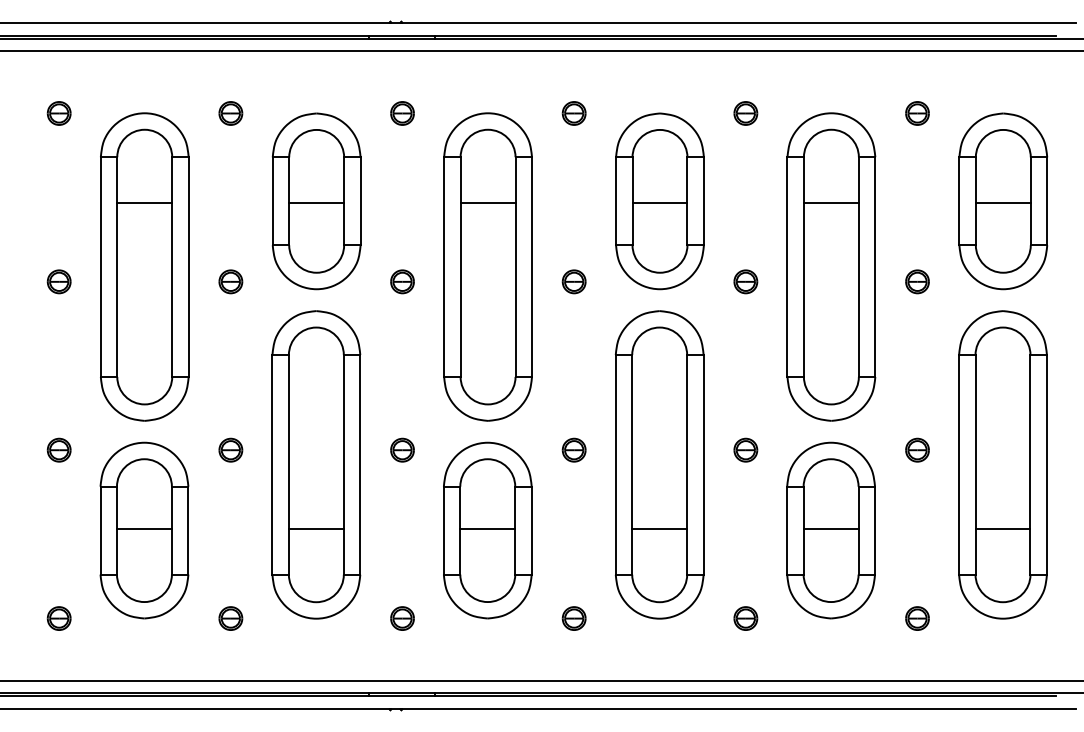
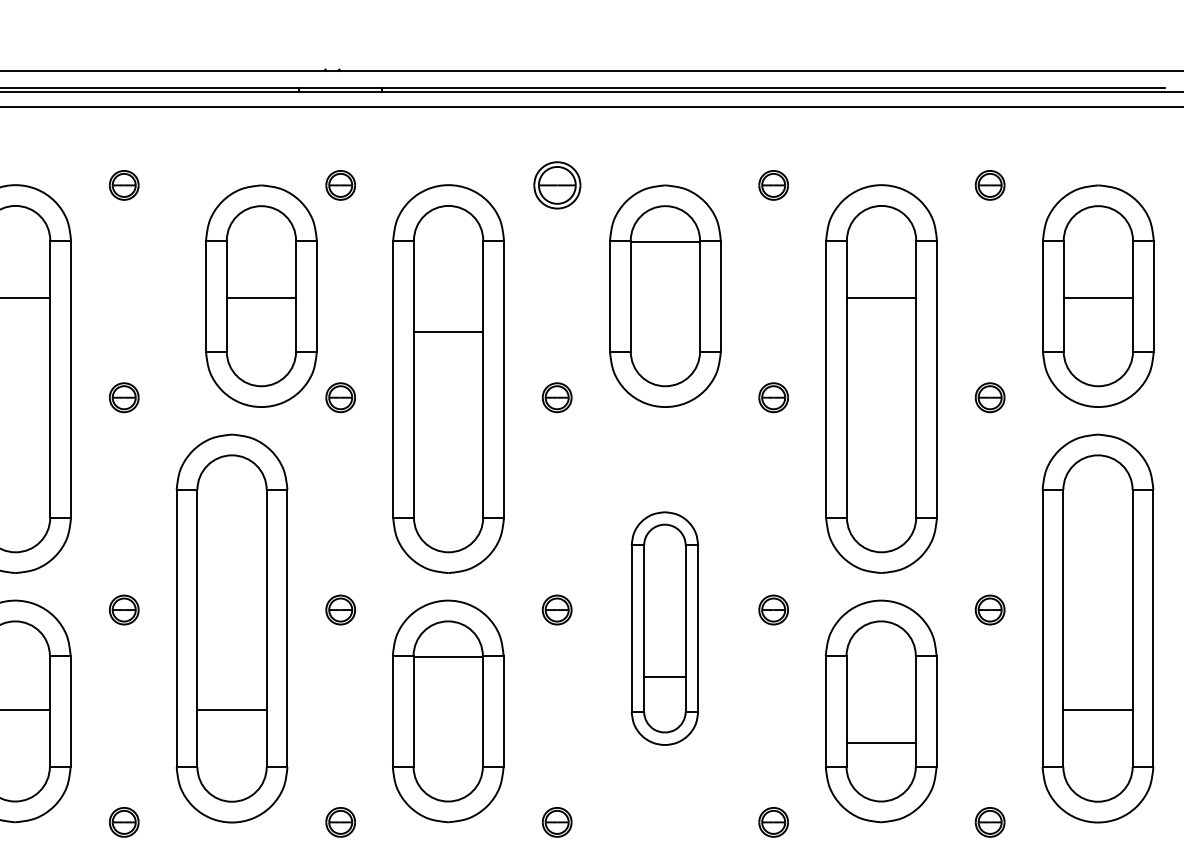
part: (573, 113) -> (556, 185), size x1.6
part: (316, 201) -> (261, 296), moved
line: (487, 202) -> (447, 331), moved
line: (659, 202) -> (664, 242), moved
part: (659, 464) -> (664, 628), size x0.6
line: (487, 529) -> (447, 657), moved
line: (830, 529) -> (880, 742), moved

